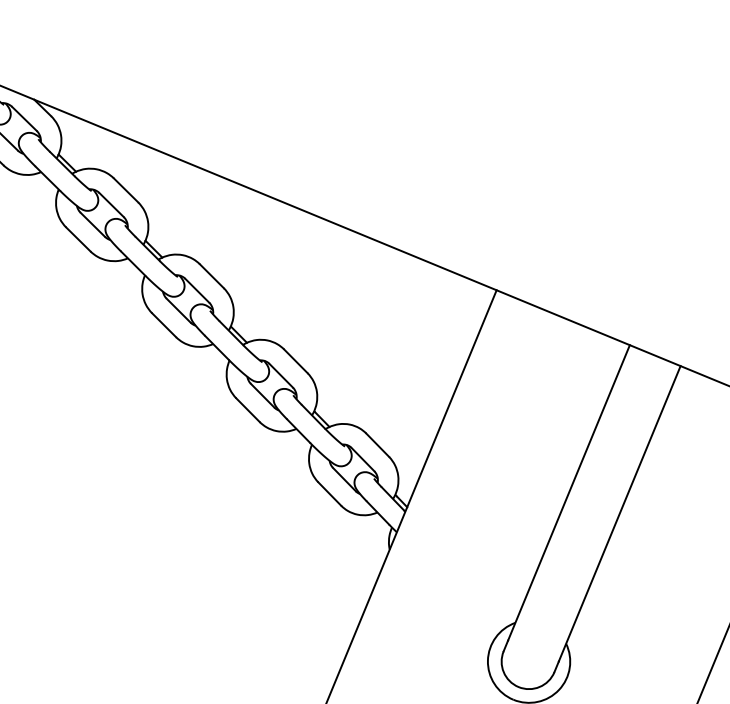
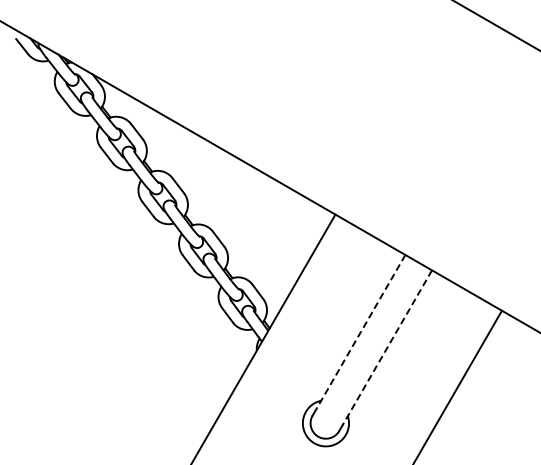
line: (568, 492) -> (360, 332), solid -> dashed
line: (620, 513) -> (387, 347), solid -> dashed

